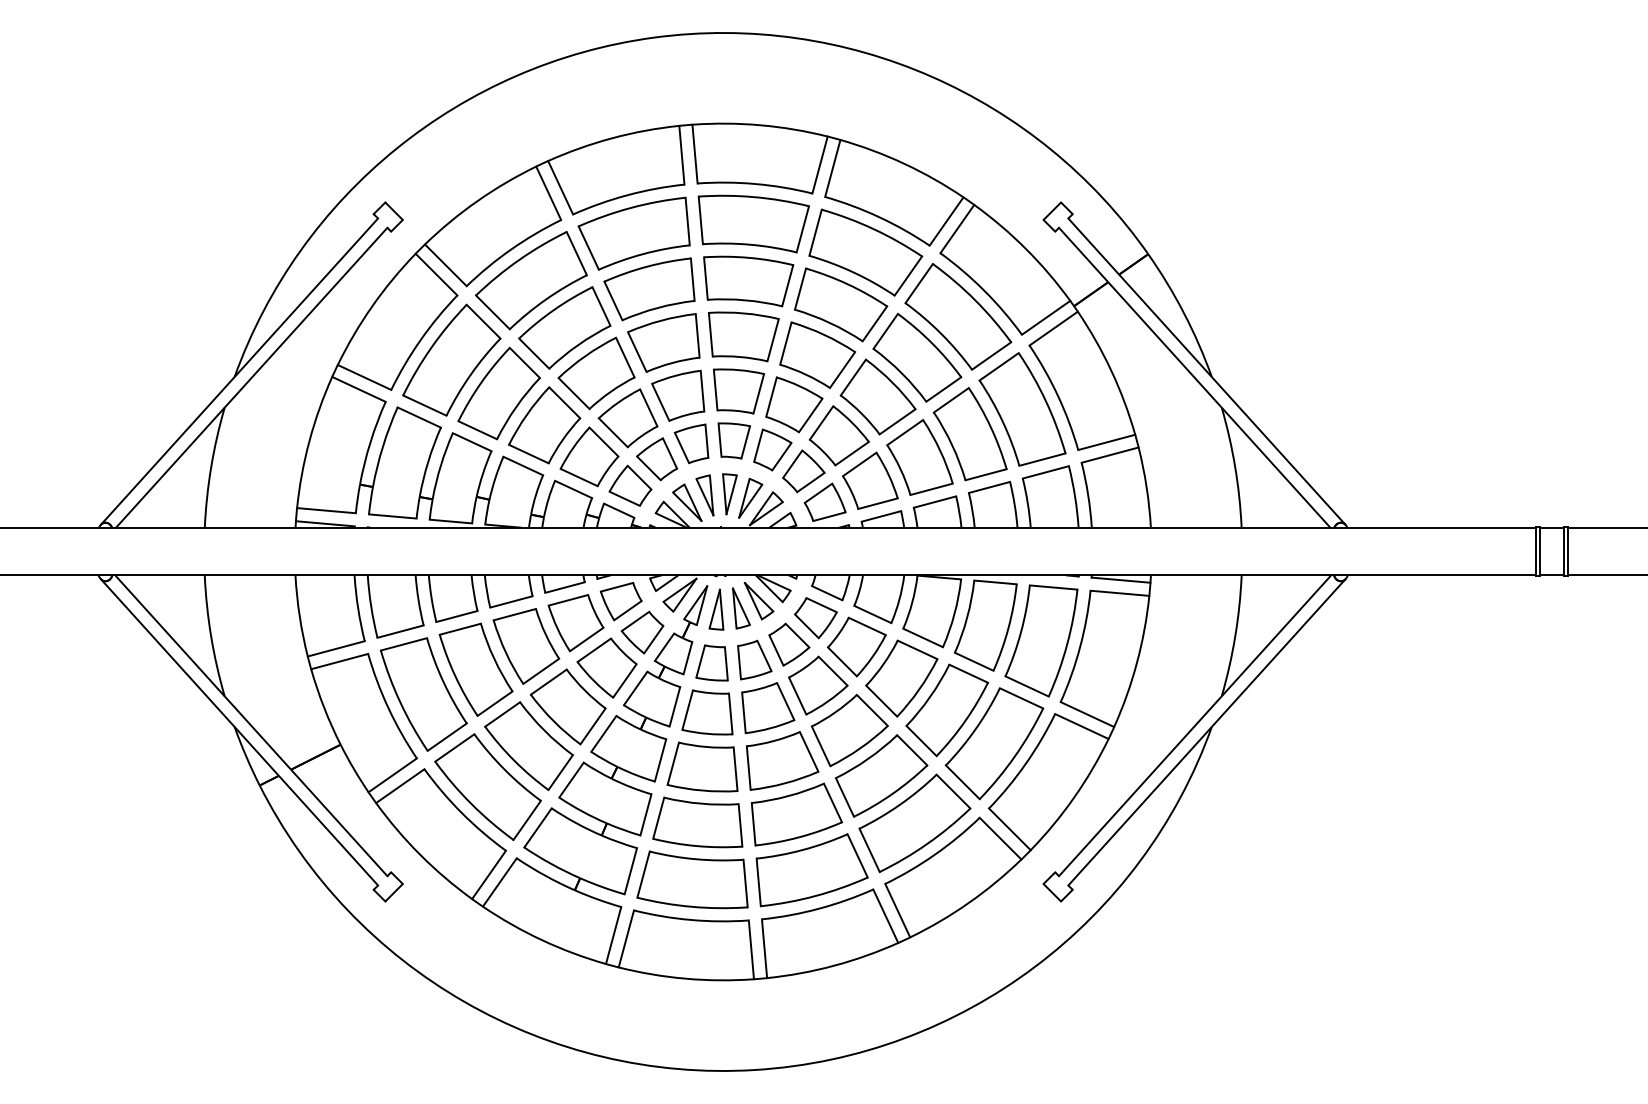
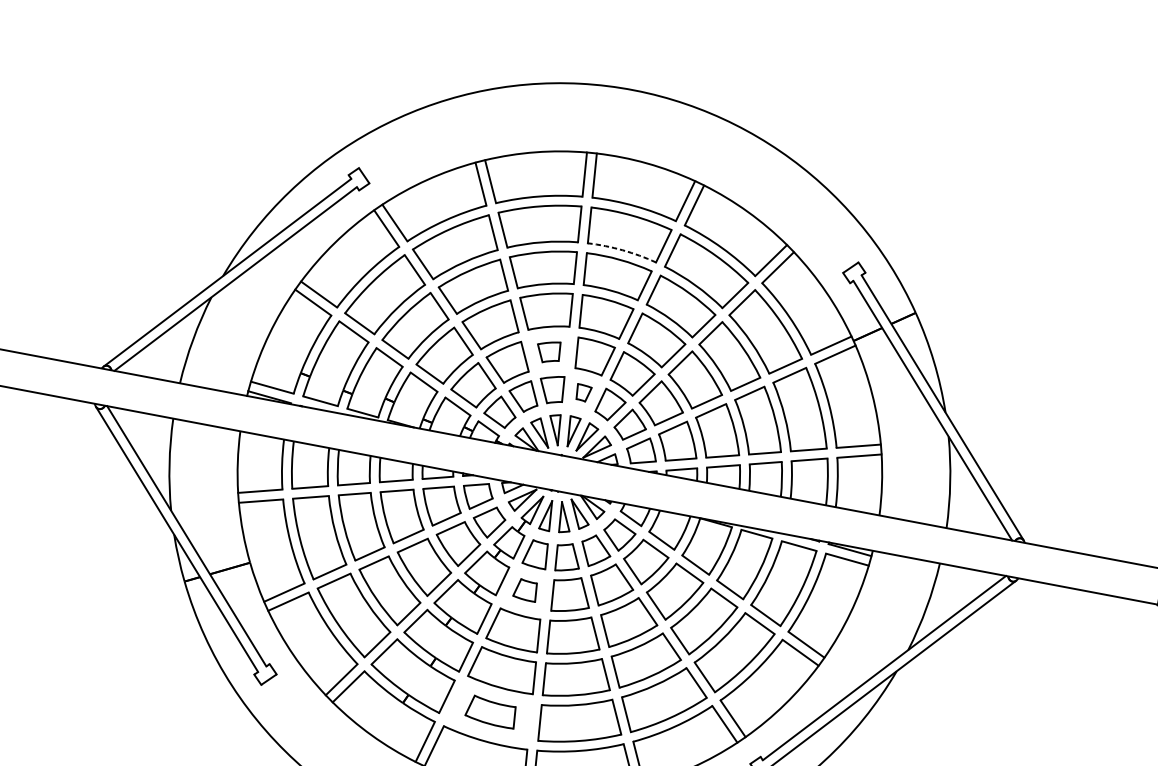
arc: (750, 244) -> (623, 250), solid -> dashed
part: (678, 395) -> (548, 351), size x0.6
part: (733, 440) -> (583, 392), size x0.6
part: (707, 712) -> (525, 590), size x0.6
part: (692, 879) -> (491, 711), size x0.6

